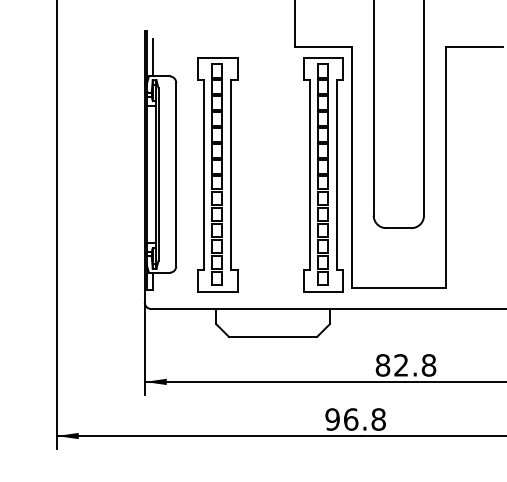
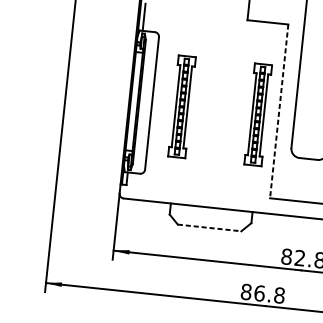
line: (351, 167) -> (279, 111), solid -> dashed
part: (217, 174) -> (181, 106), size x0.6
part: (323, 174) -> (258, 114), size x0.6
line: (273, 336) -> (209, 227), solid -> dashed
text: (332, 419) -> (246, 292), 96.8 -> 86.8

